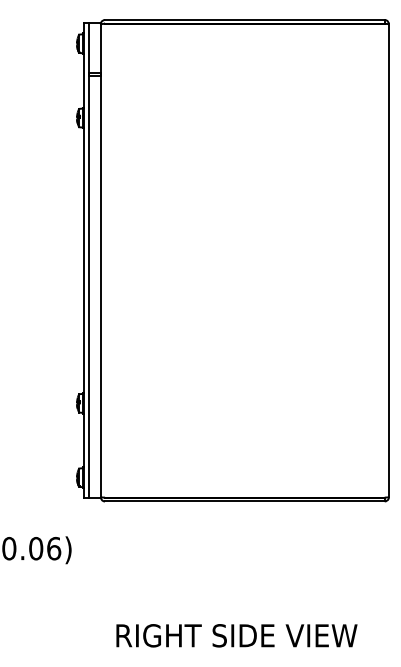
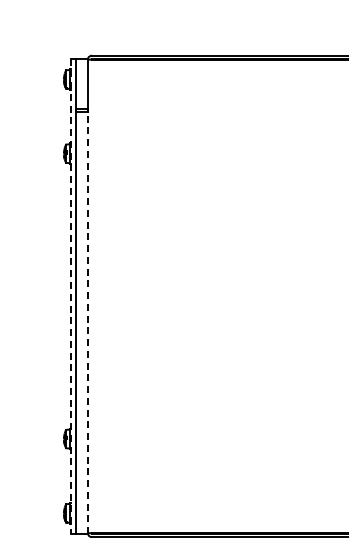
line: (84, 260) -> (71, 296), solid -> dashed
line: (100, 285) -> (87, 321), solid -> dashed

